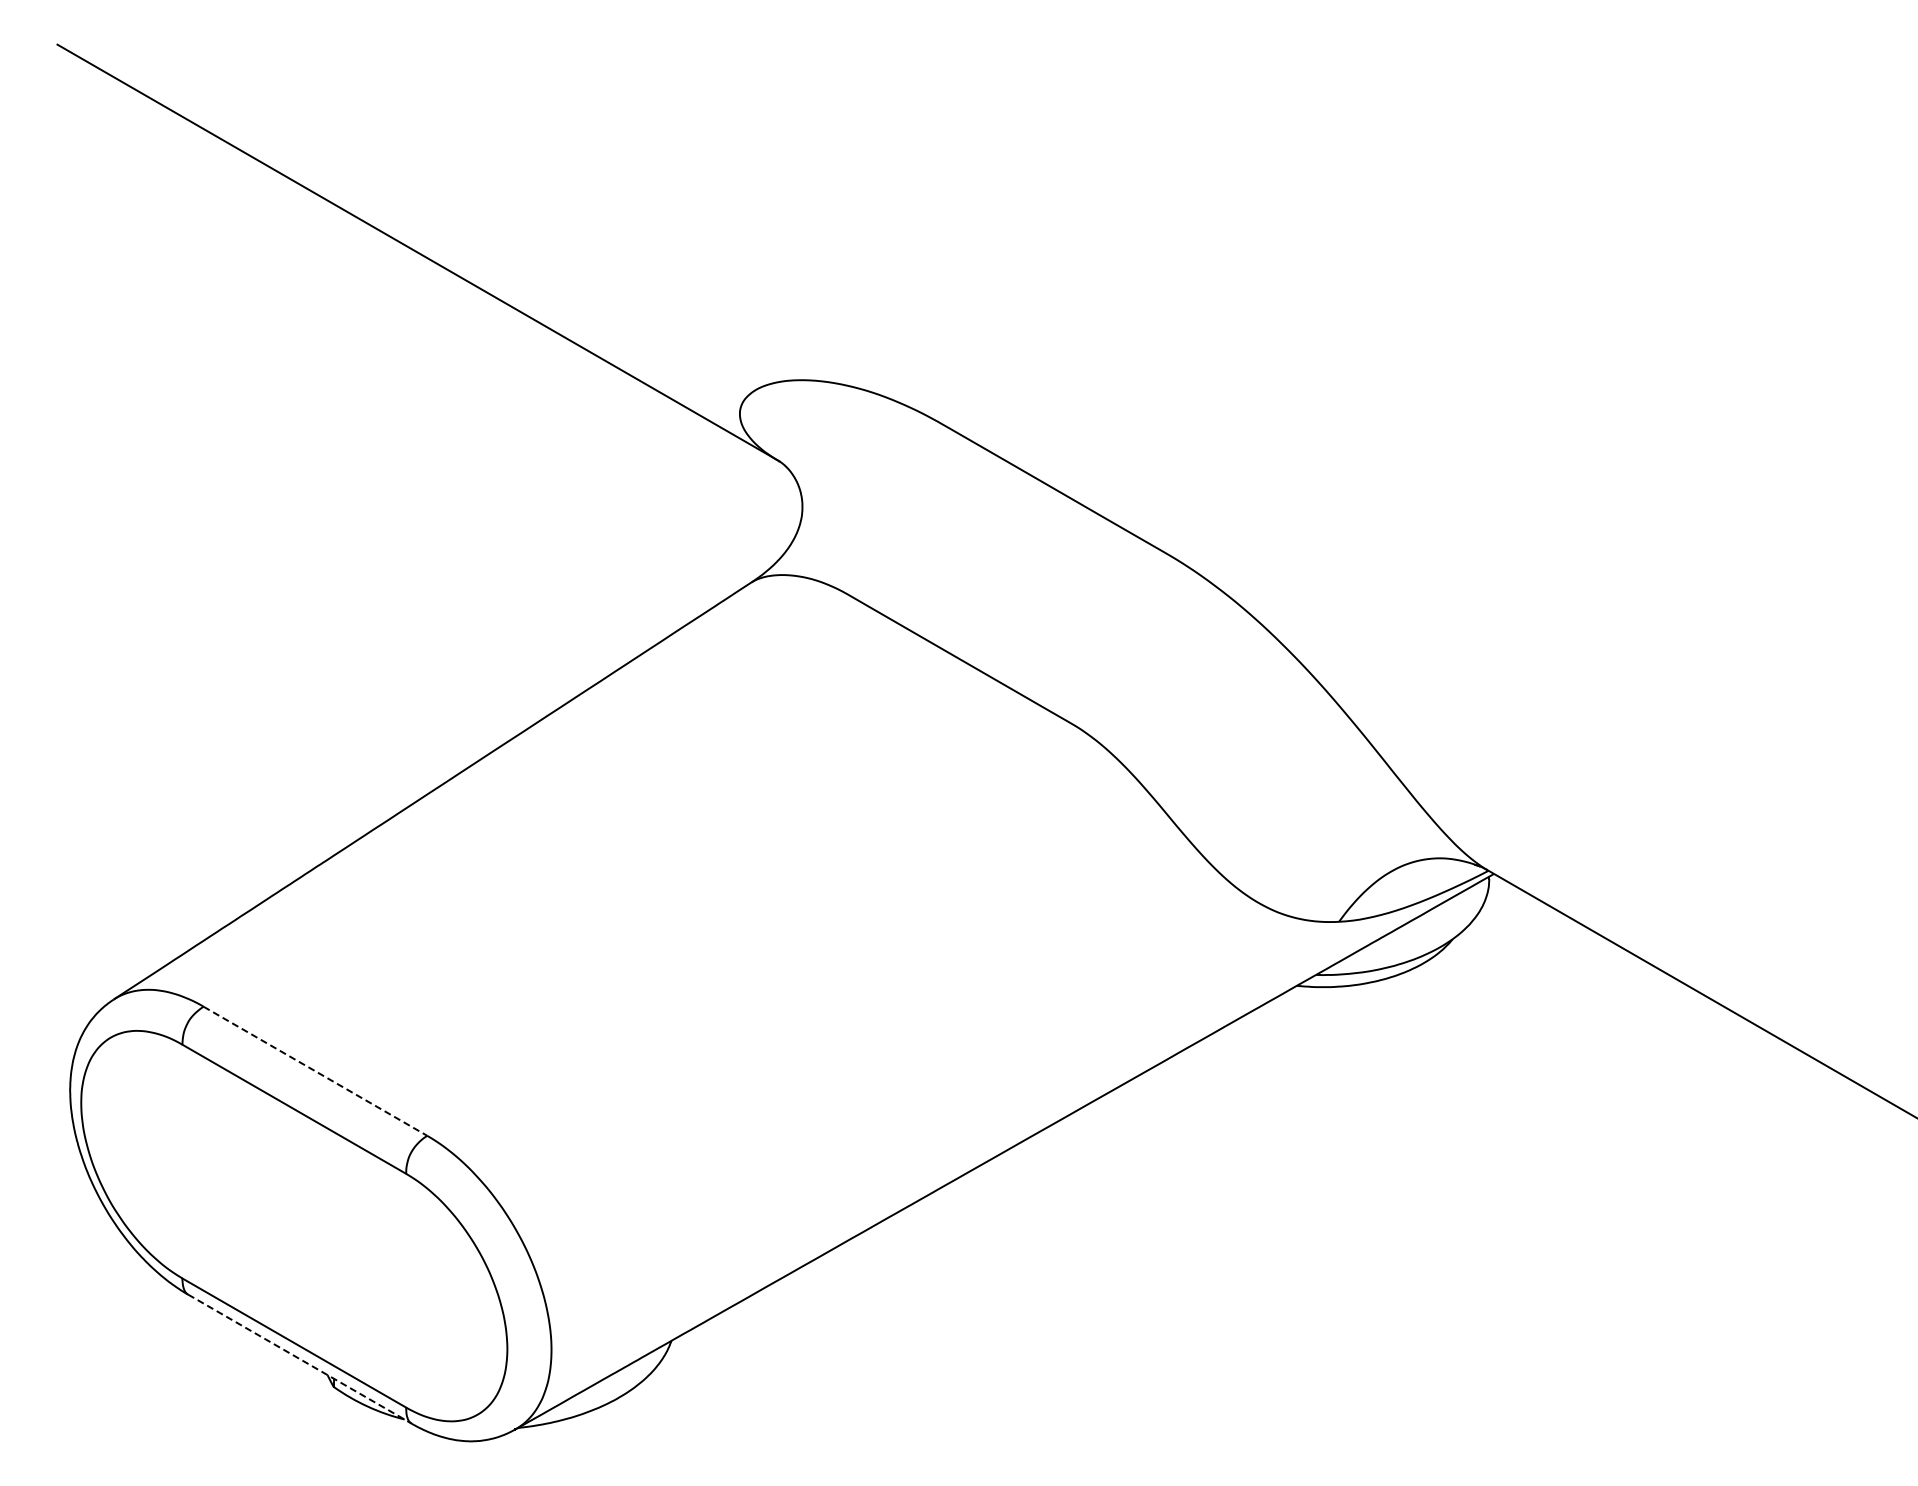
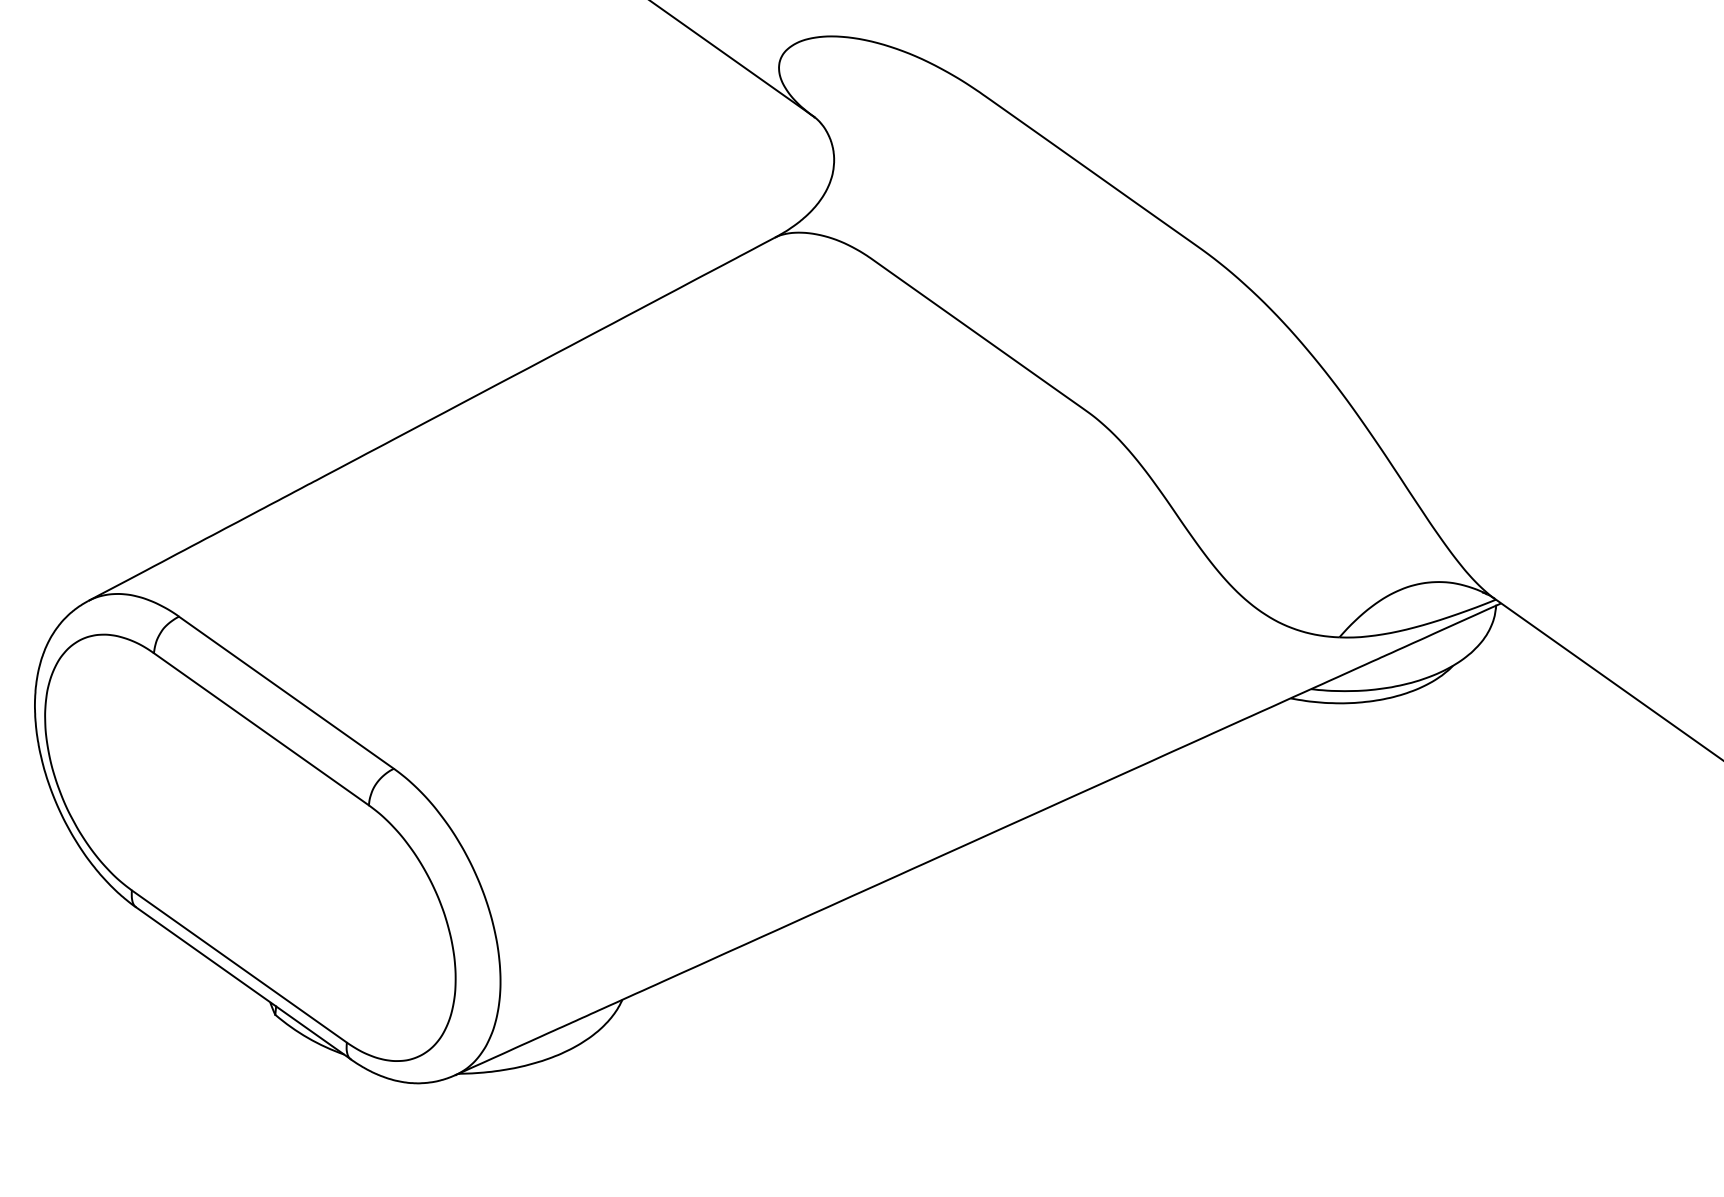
line: (315, 1071) -> (286, 692), dashed -> solid
line: (300, 1359) -> (244, 983), dashed -> solid

